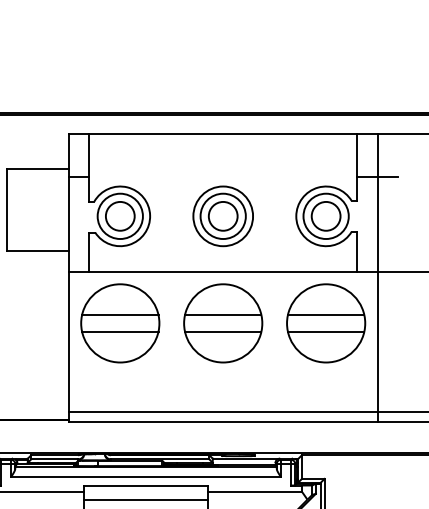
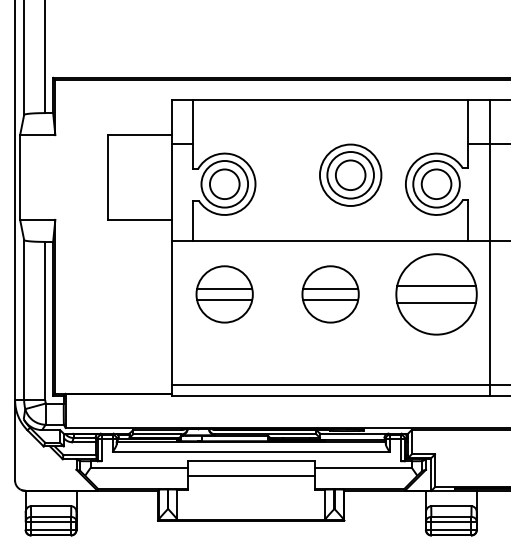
part: (223, 215) -> (350, 174), moved
part: (120, 323) -> (224, 294), size x0.7
part: (223, 323) -> (330, 294), size x0.7

